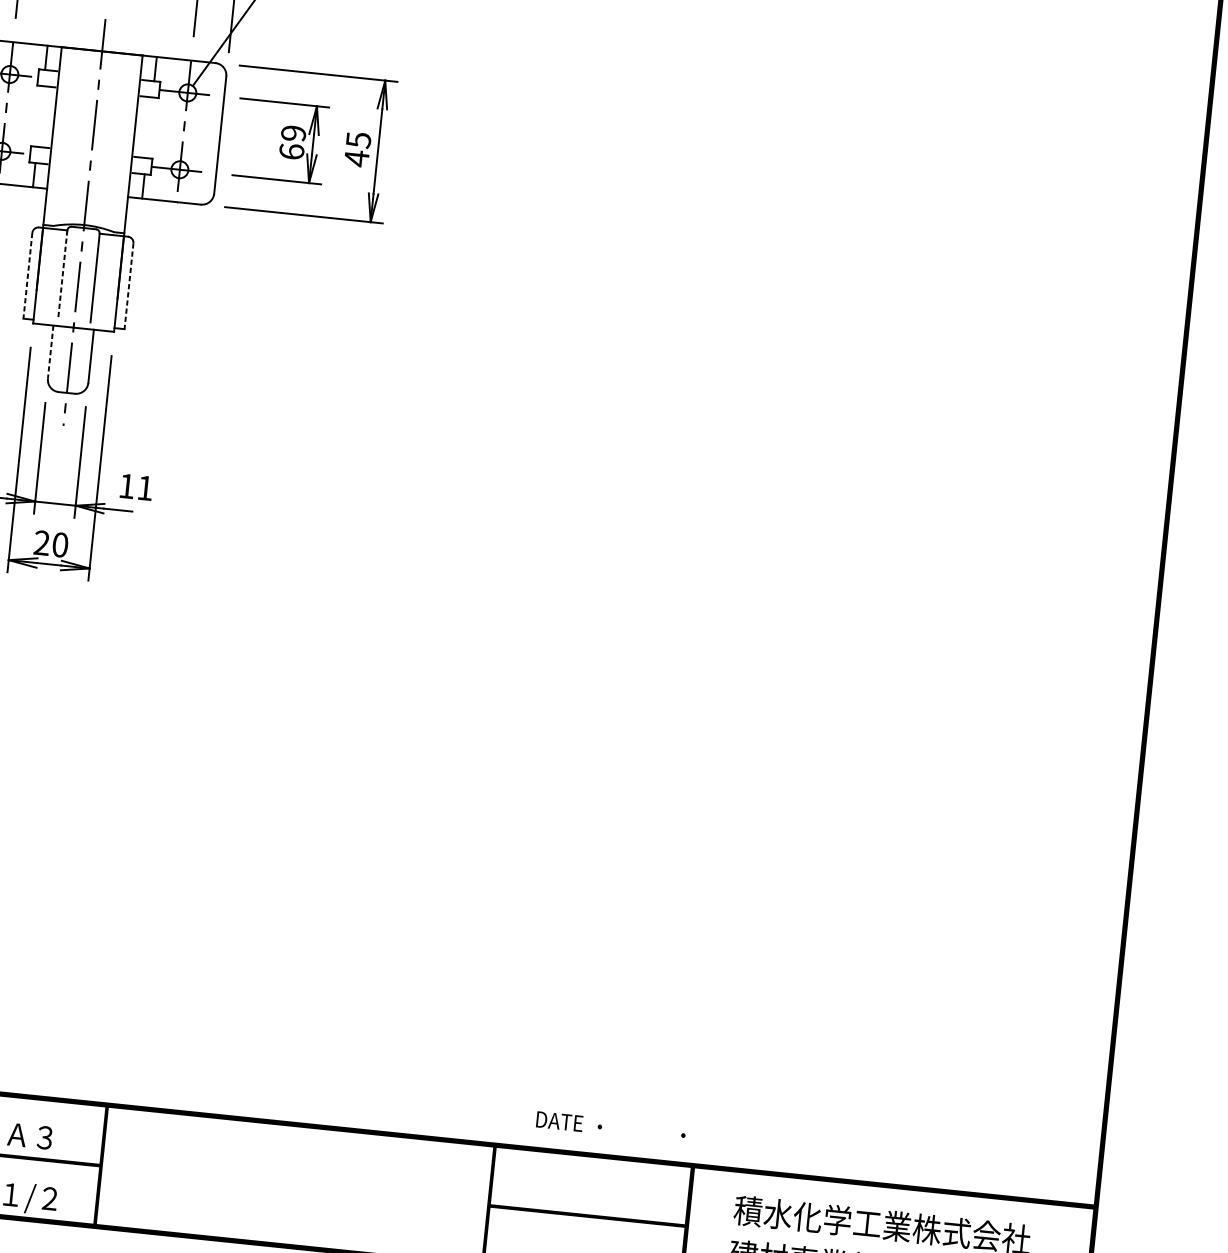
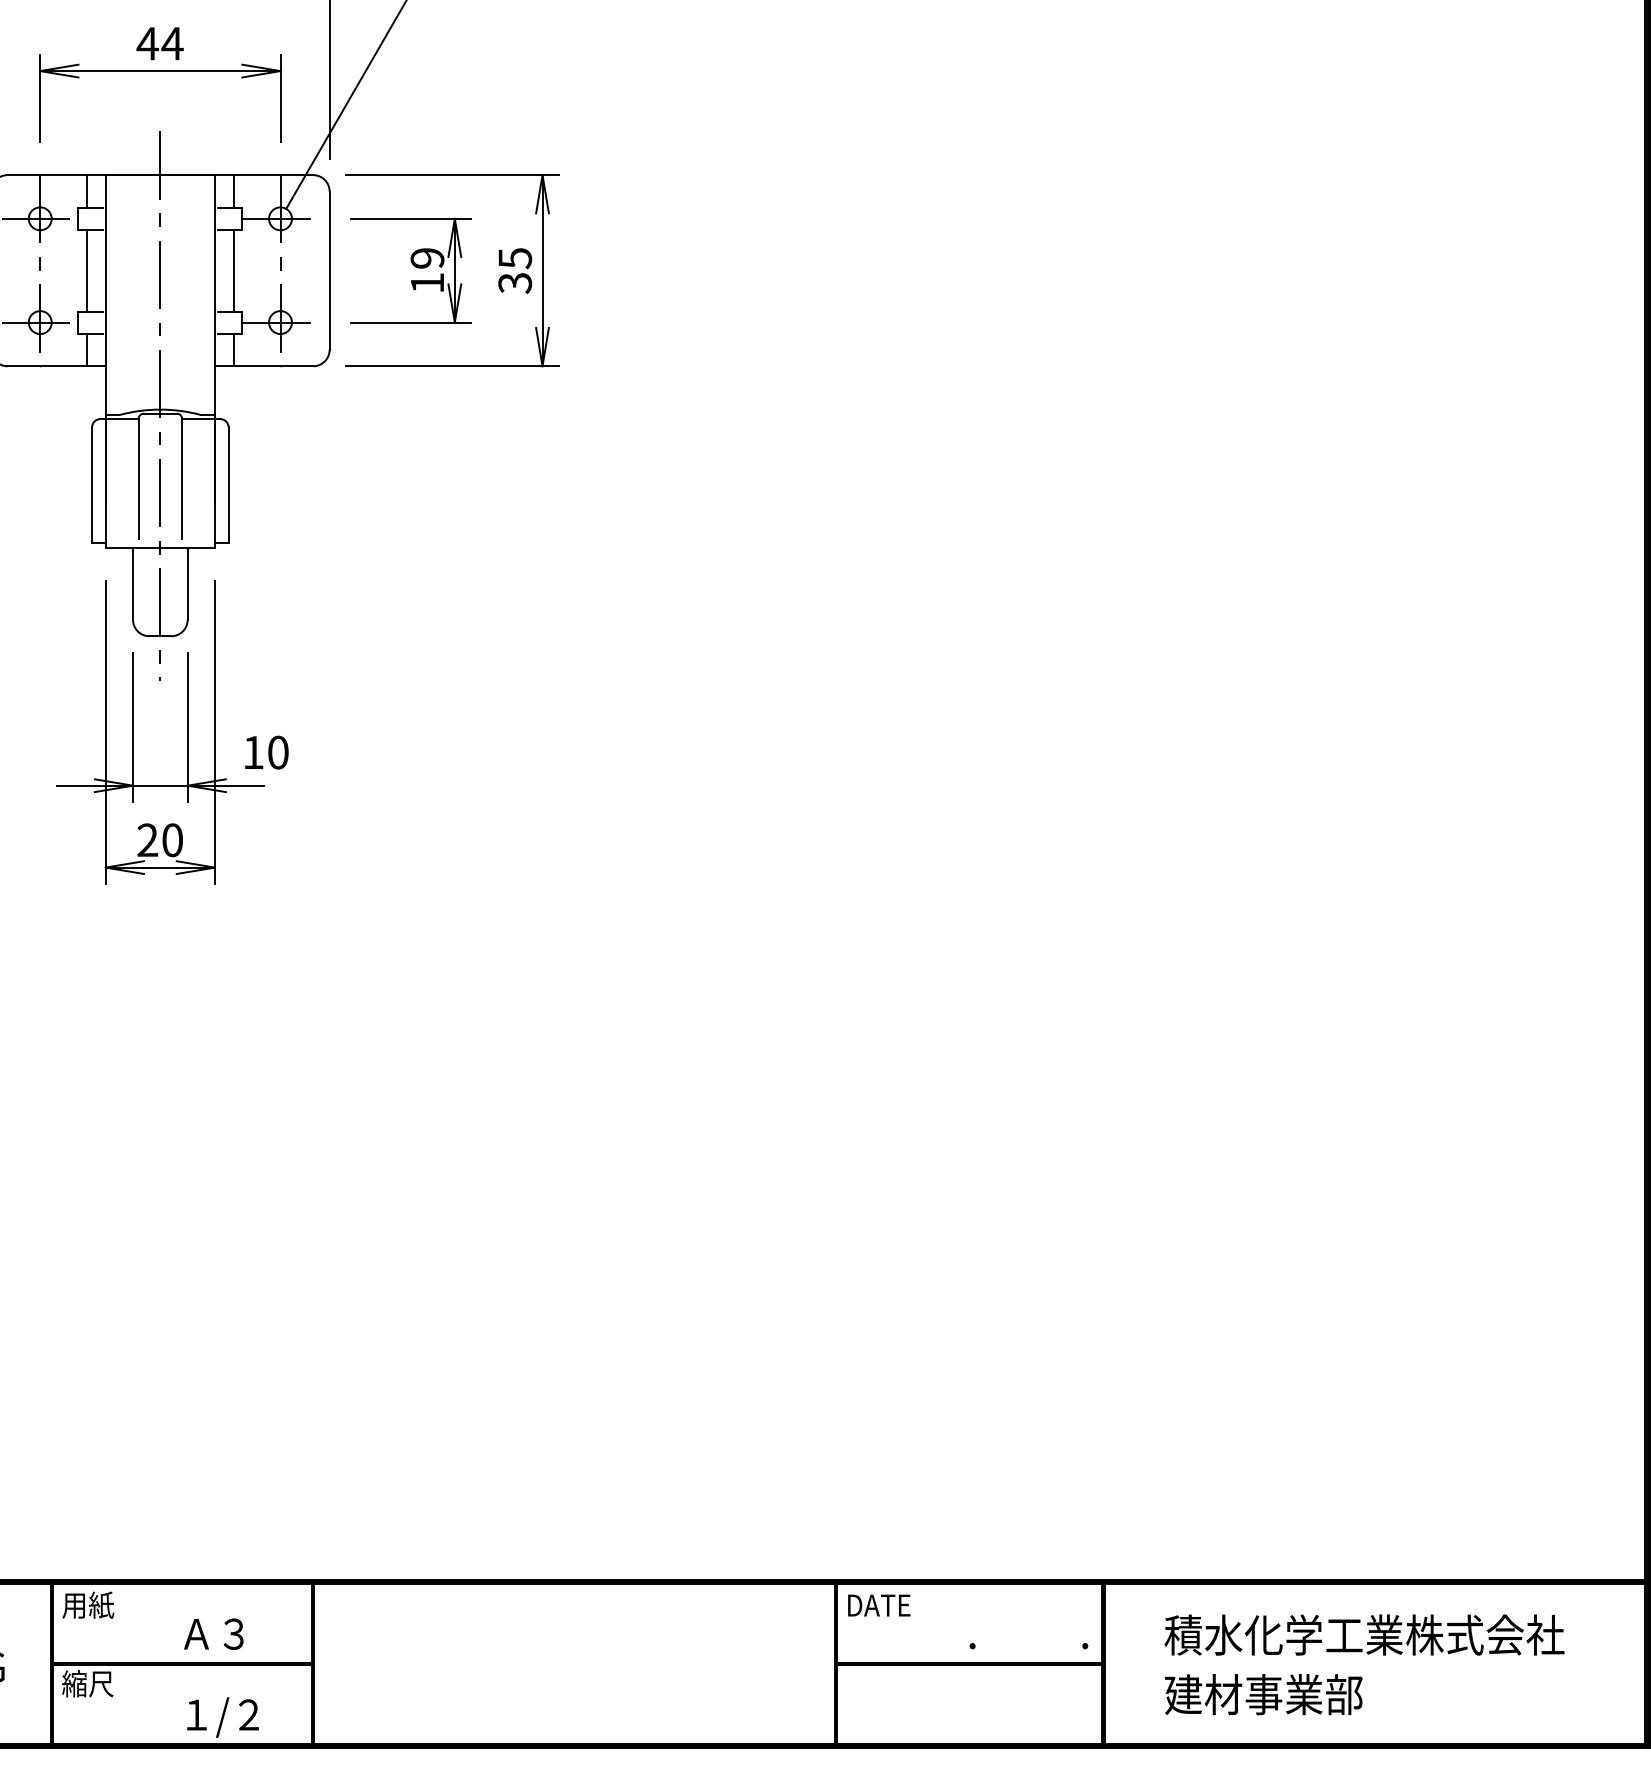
line: (40, 116) -> (86, 270), added
line: (149, 127) -> (234, 270), added
text: (291, 151) -> (427, 282), 69 -> 19
text: (356, 158) -> (515, 283), 45 -> 35
line: (62, 274) -> (138, 478), dashed -> solid
line: (28, 276) -> (92, 485), dashed -> solid
line: (128, 286) -> (228, 485), dashed -> solid
line: (50, 352) -> (133, 584), dashed -> solid
text: (145, 488) -> (278, 752), 11 -> 10
text: (559, 1121) -> (879, 1605), moved
text: (641, 1131) -> (1028, 1646), moved

